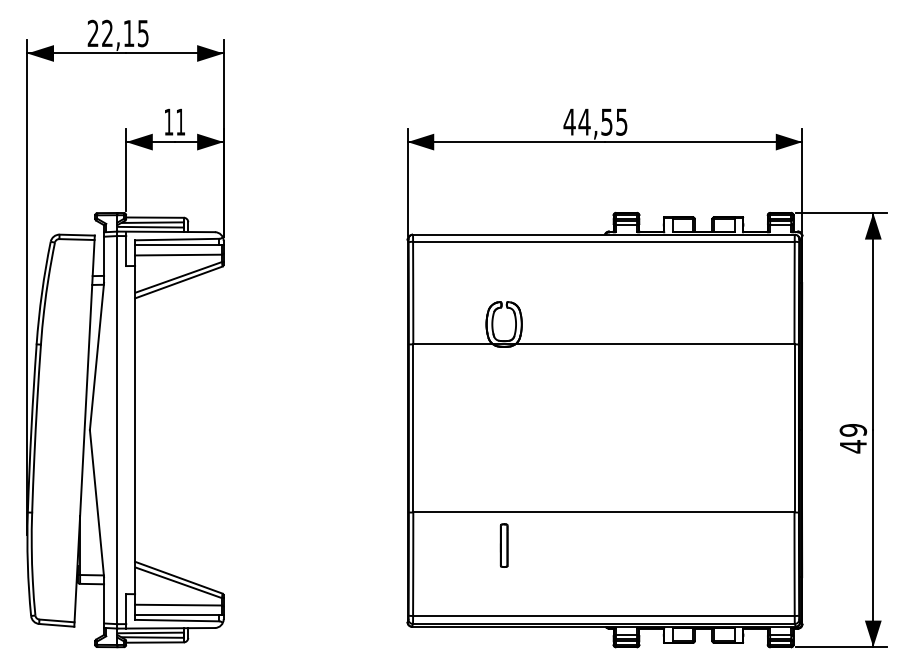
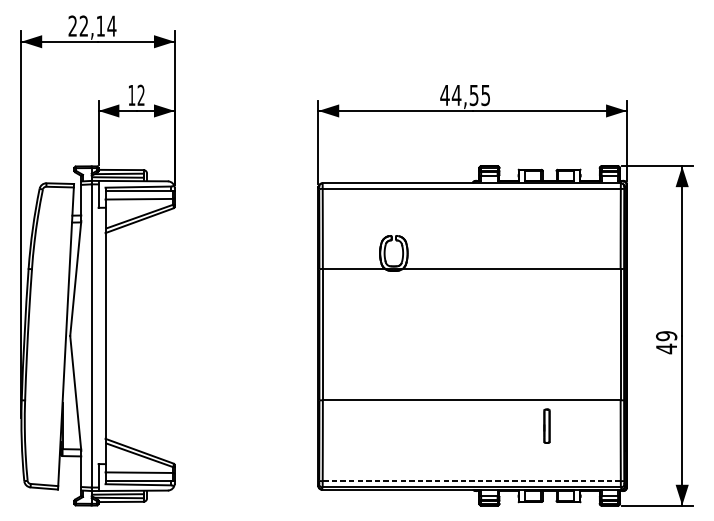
text: (143, 33) -> (112, 26), 22,15 -> 22,14
text: (180, 121) -> (140, 94), 11 -> 12
part: (503, 545) -> (546, 426), moved
line: (603, 615) -> (471, 480), solid -> dashed

